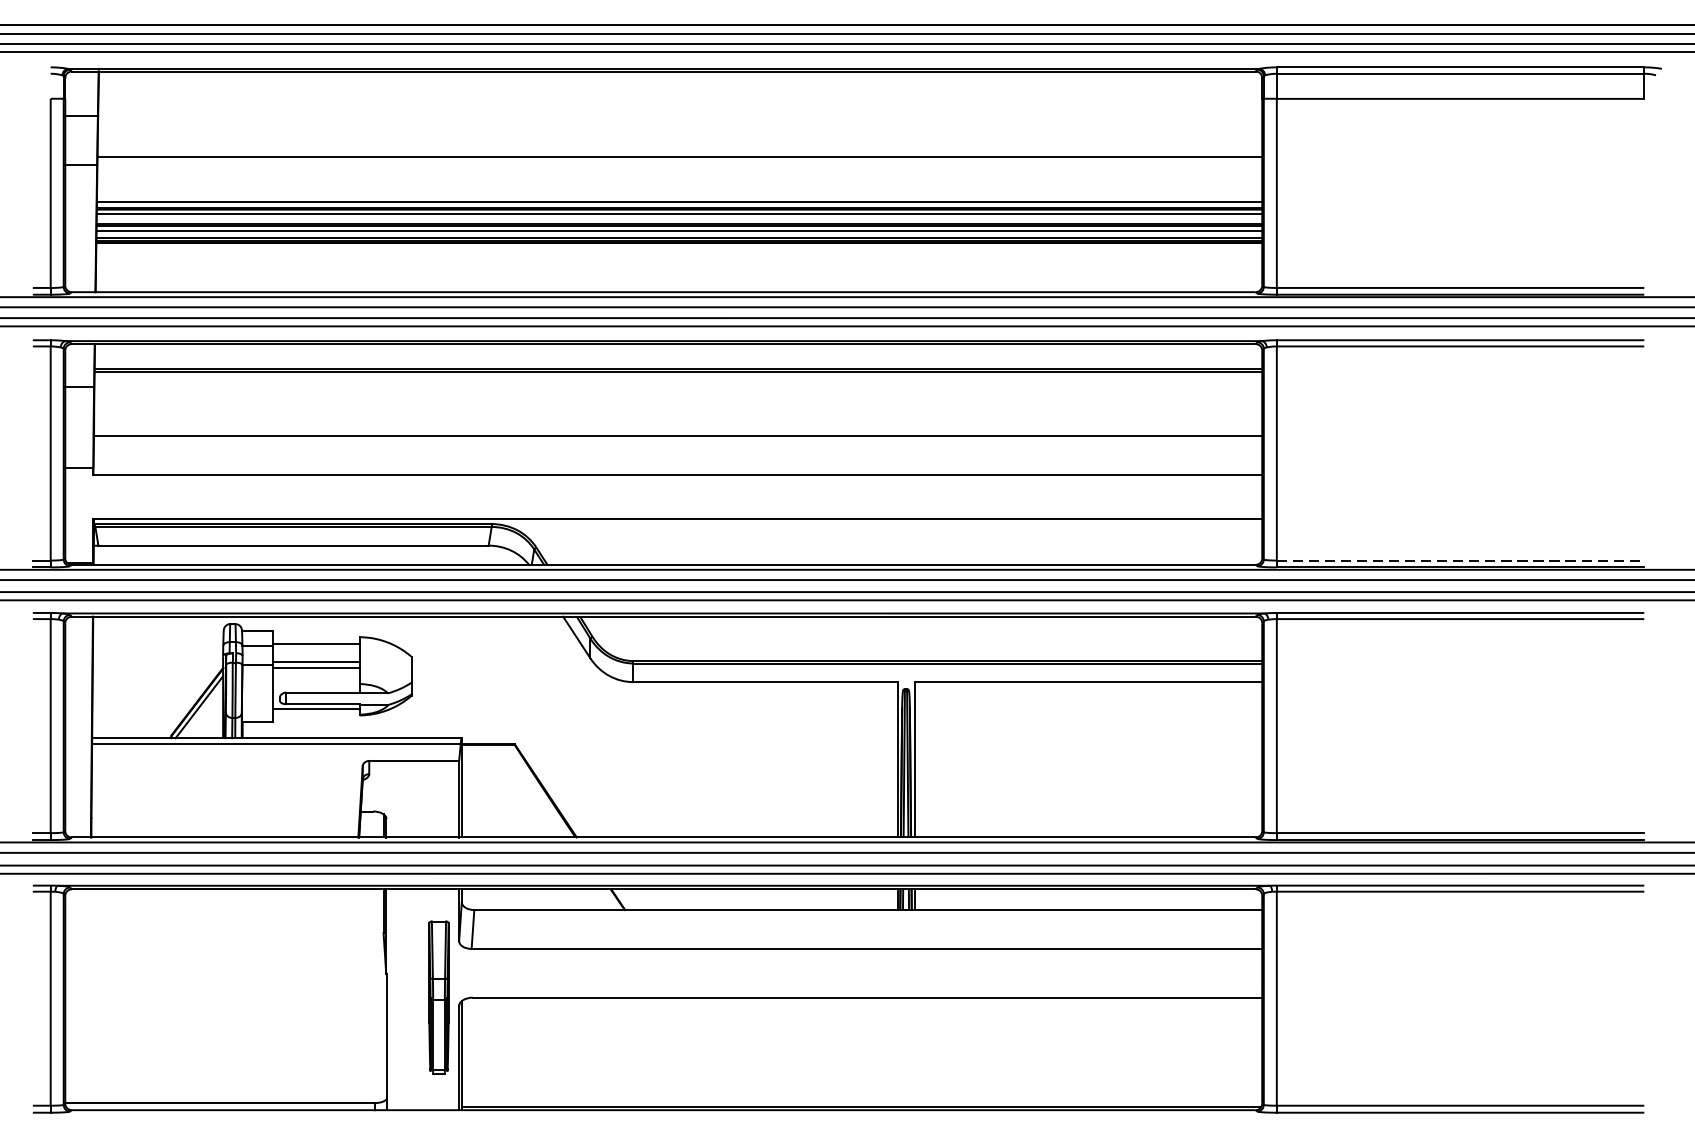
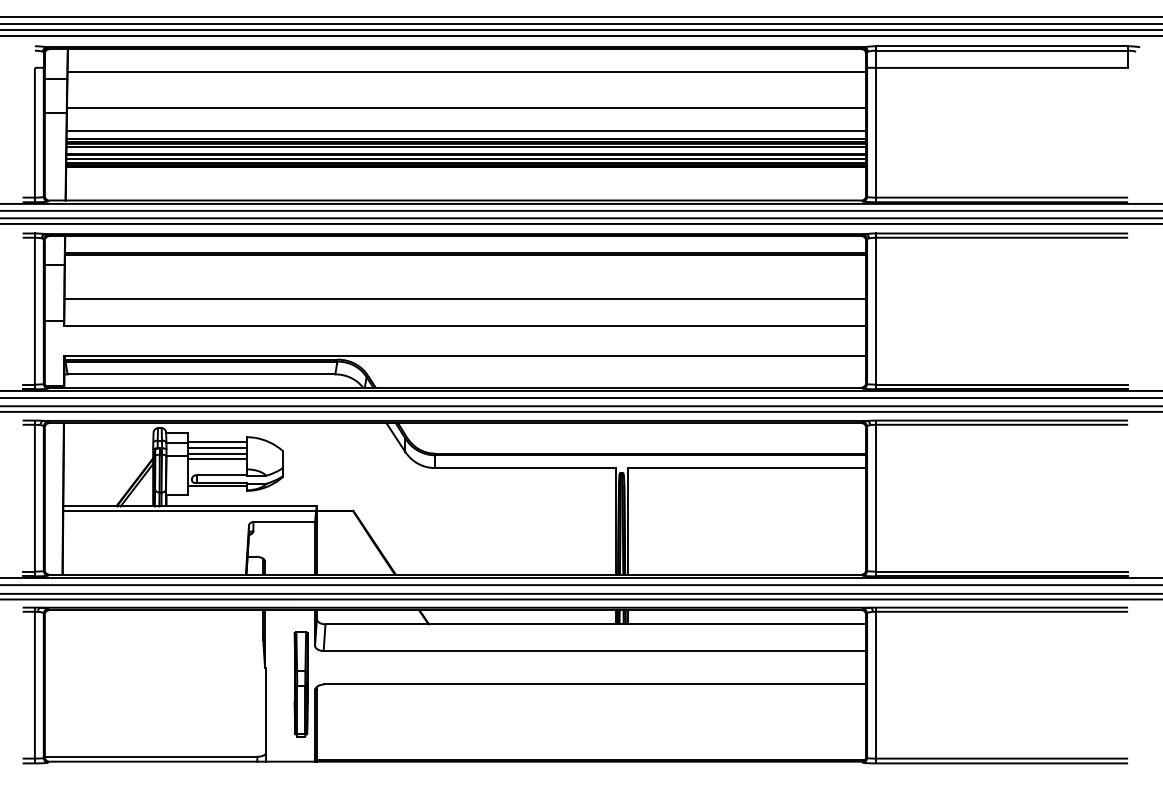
line: (679, 104) -> (466, 71), added
line: (678, 191) -> (465, 131), added
line: (1461, 560) -> (1002, 384), dashed -> solid
line: (315, 653) -> (216, 448), added

